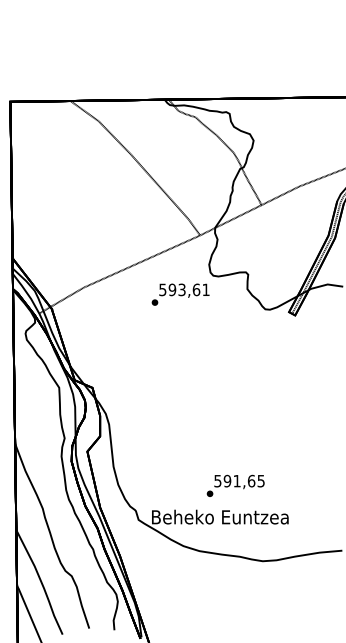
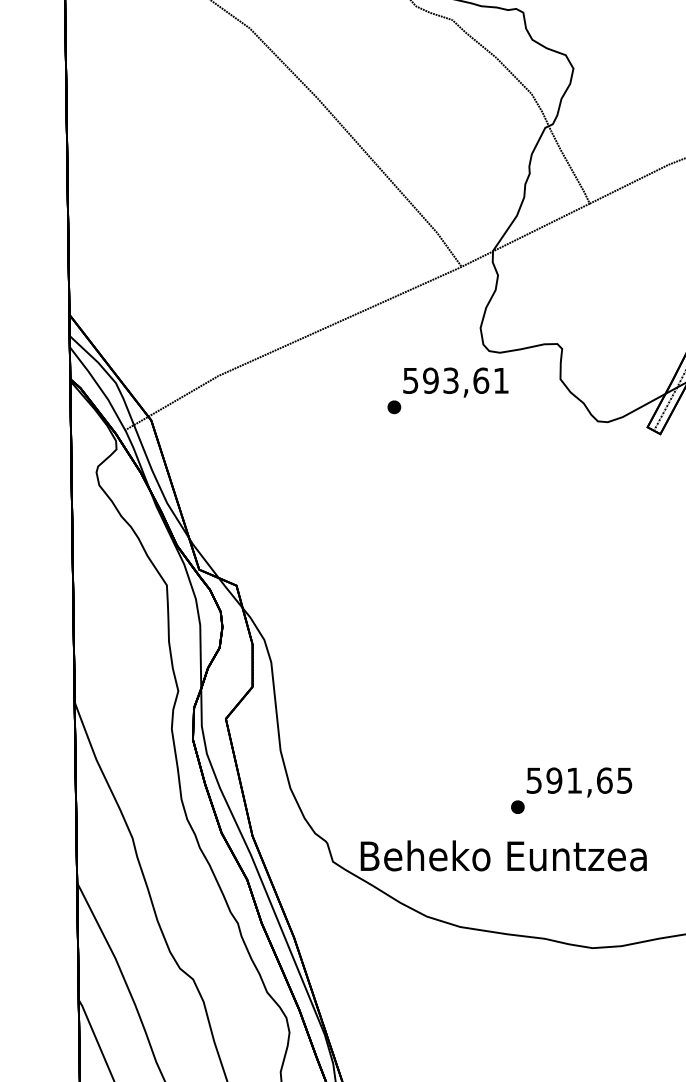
text: (180, 294) -> (447, 390), moved
text: (235, 485) -> (571, 789), moved

